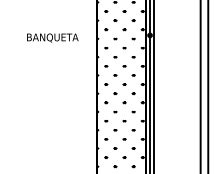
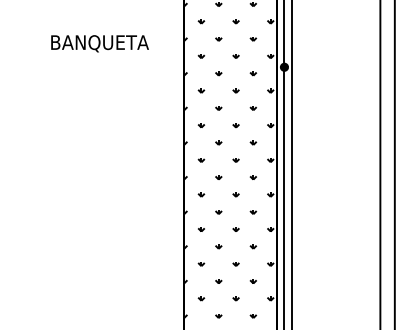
text: (52, 37) -> (99, 42), moved

